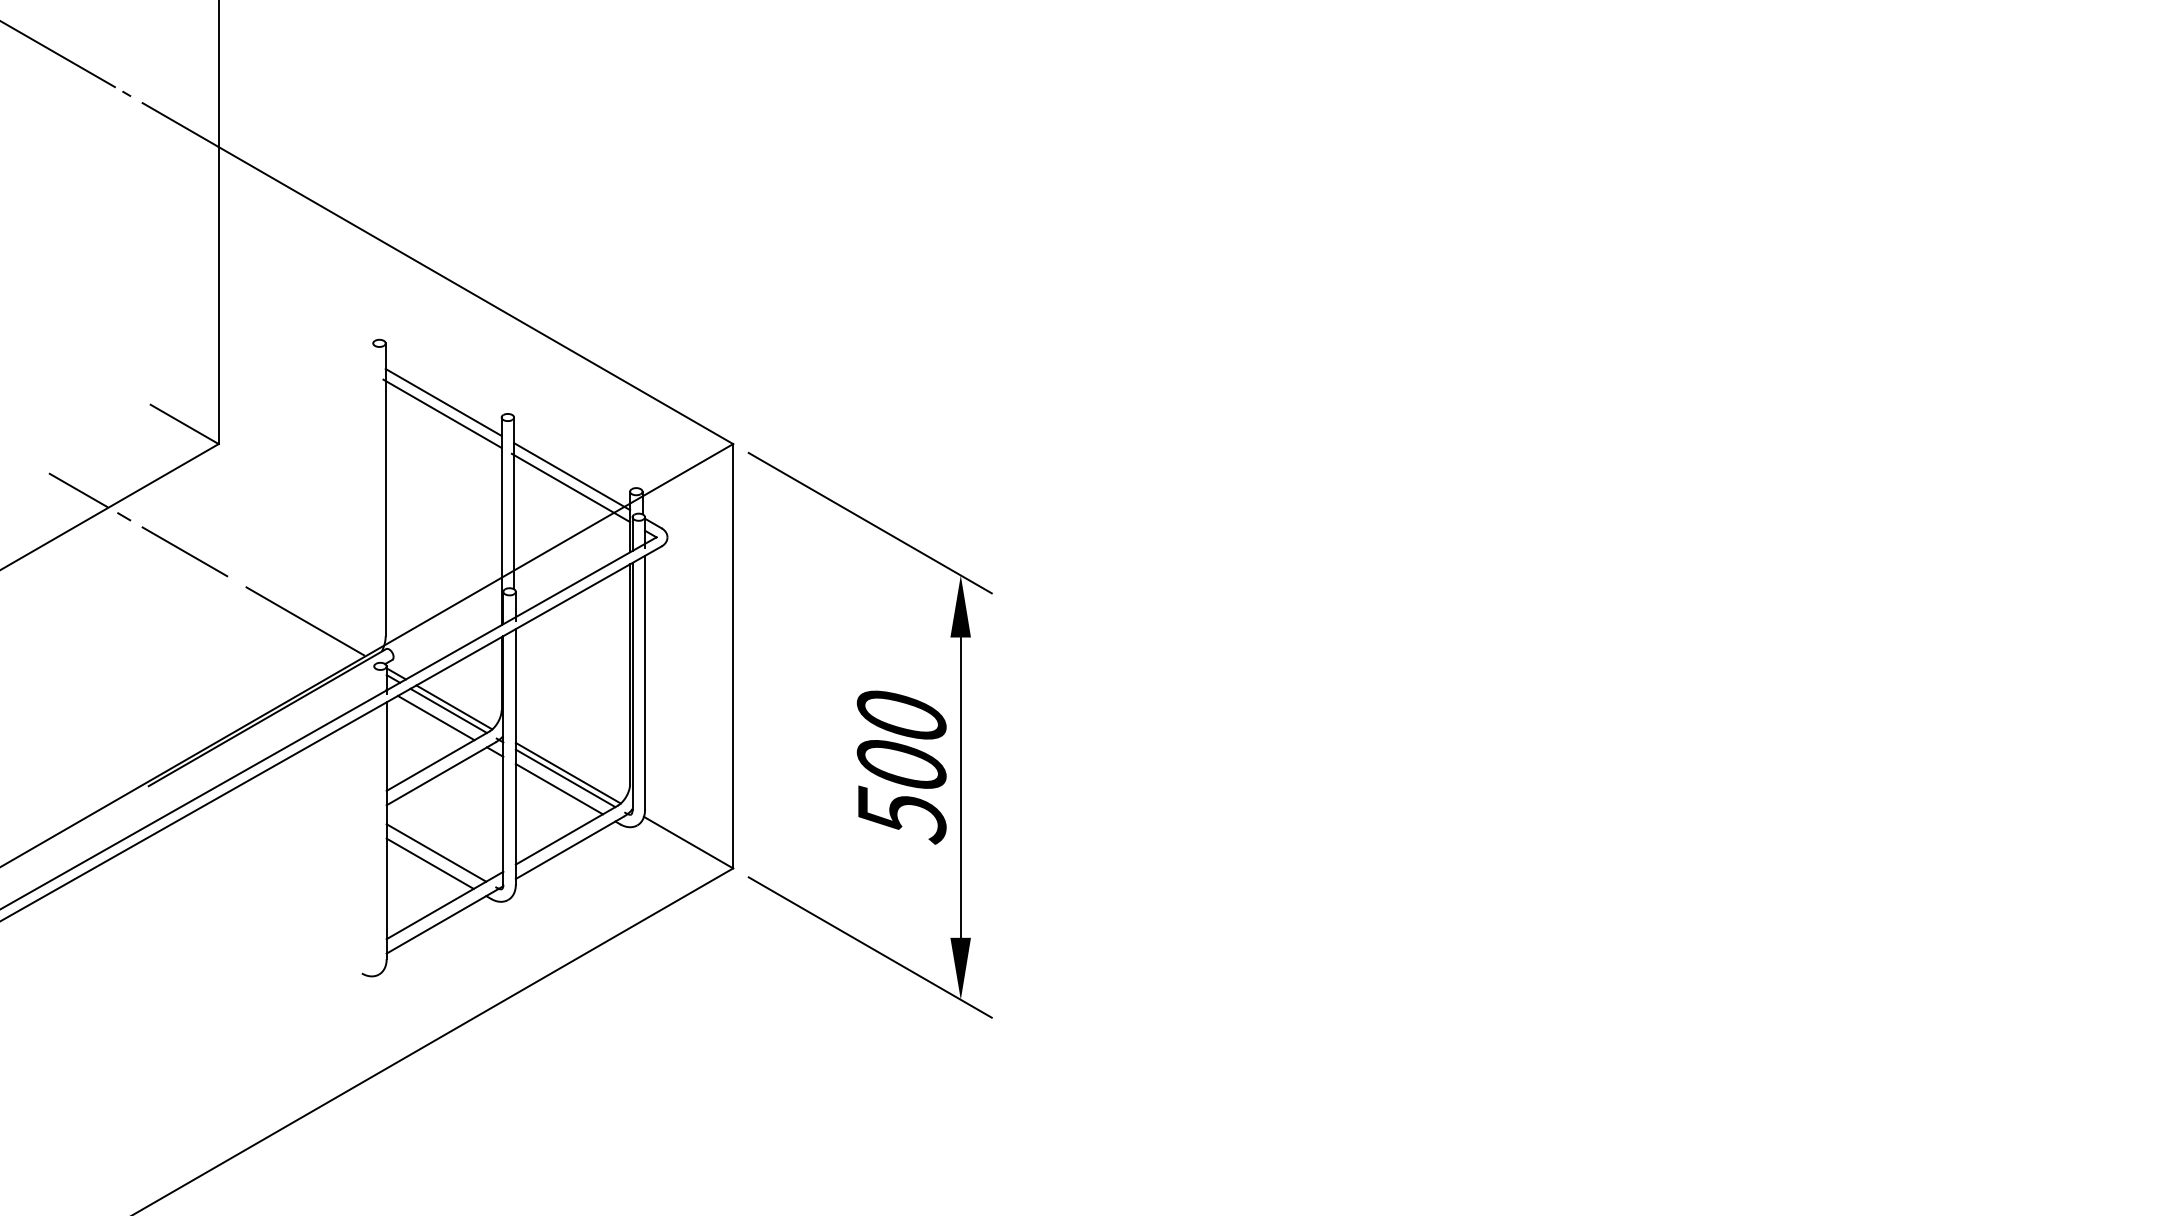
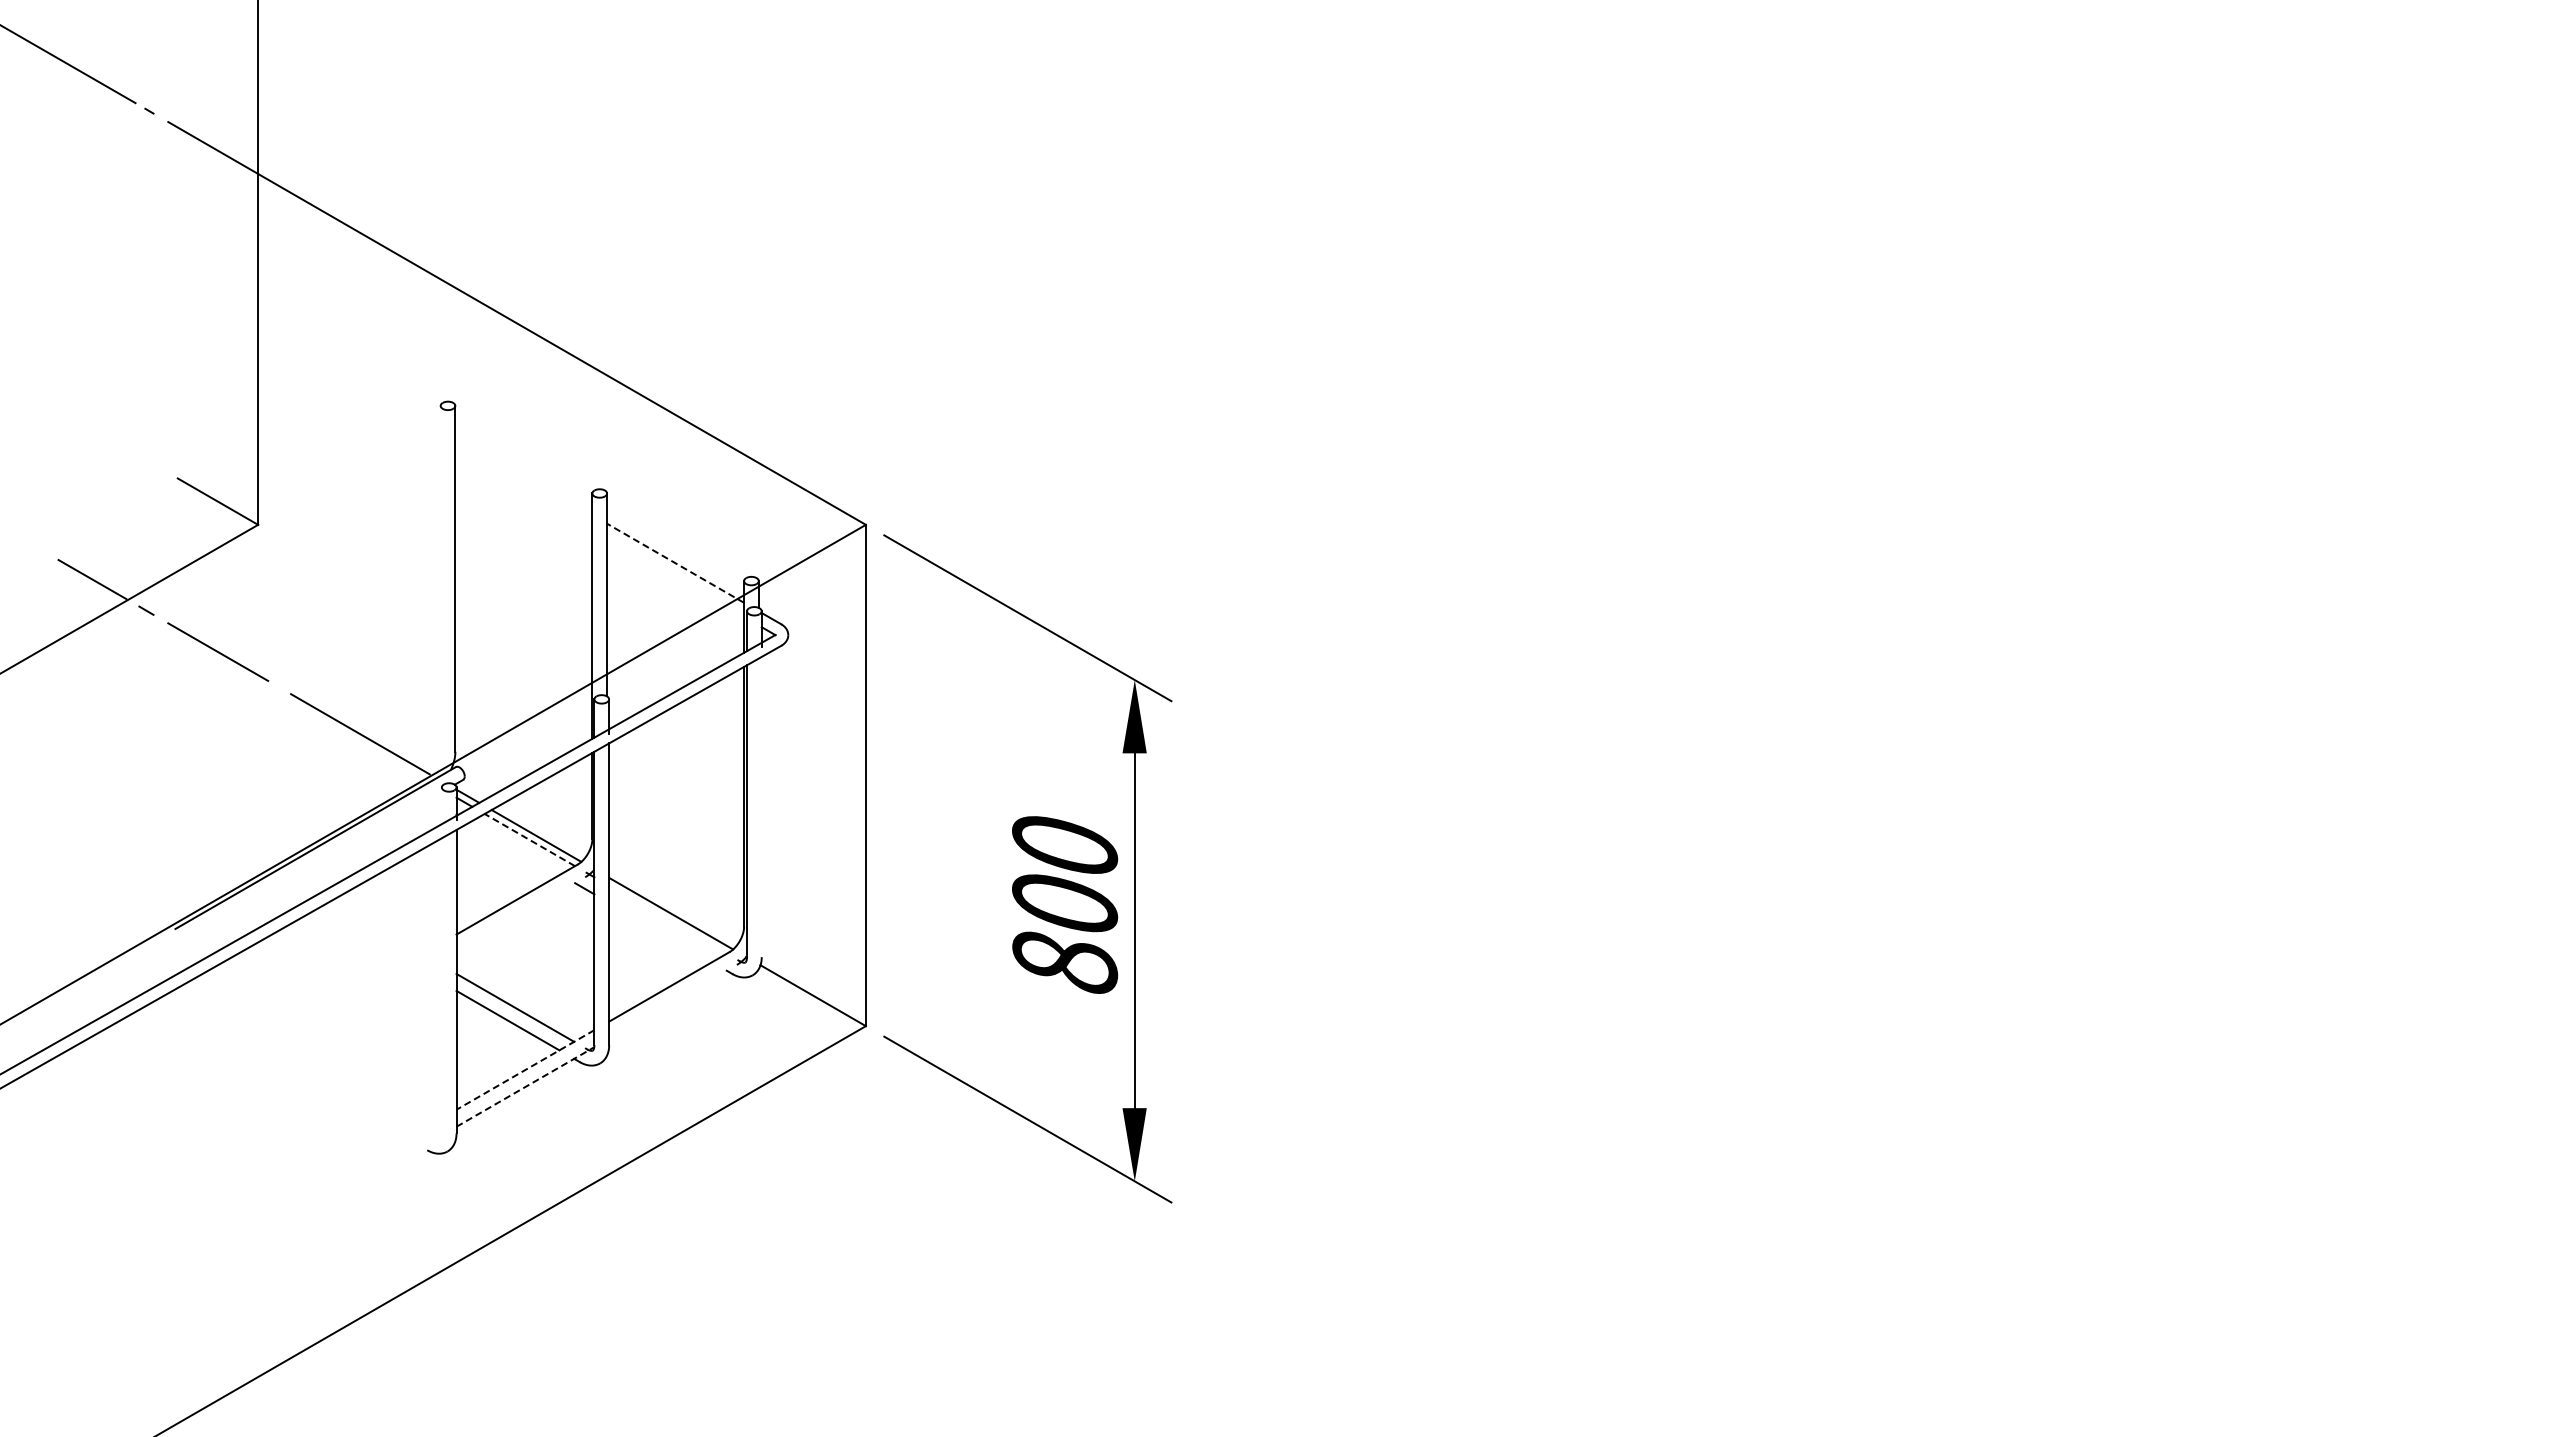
line: (443, 402) -> (523, 475), removed
line: (442, 413) -> (522, 488), removed
line: (572, 476) -> (675, 563), solid -> dashed
line: (571, 487) -> (674, 576), removed
line: (644, 682) -> (761, 806), removed
line: (448, 710) -> (529, 839), solid -> dashed
line: (435, 718) -> (514, 848), removed
line: (440, 773) -> (520, 914), removed
line: (565, 778) -> (667, 919), removed
line: (559, 789) -> (660, 932), removed
text: (902, 815) -> (1065, 963), 500 -> 800
line: (569, 847) -> (672, 1001), removed
line: (445, 905) -> (525, 1069), solid -> dashed
line: (445, 919) -> (525, 1086), solid -> dashed

